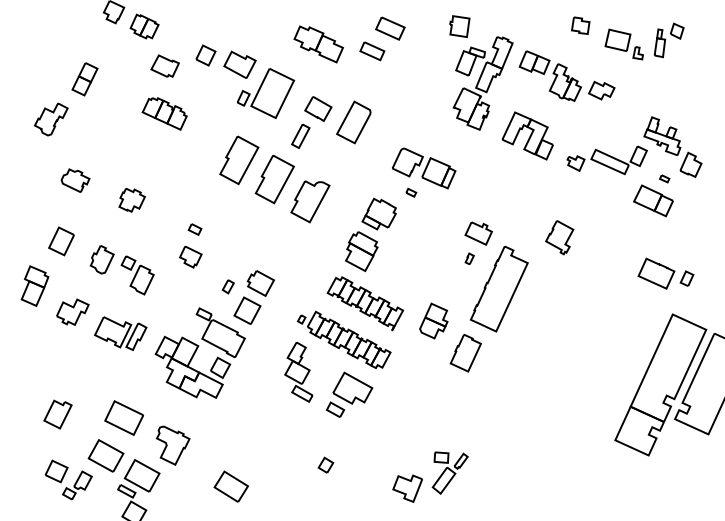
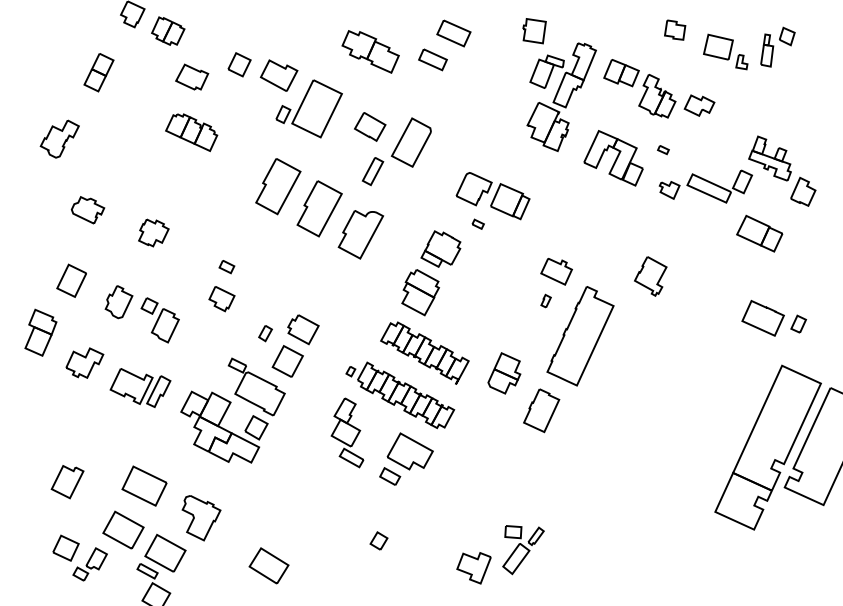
part: (84, 79) -> (98, 72), moved
part: (300, 136) -> (372, 171), moved
part: (664, 178) -> (663, 149), moved

